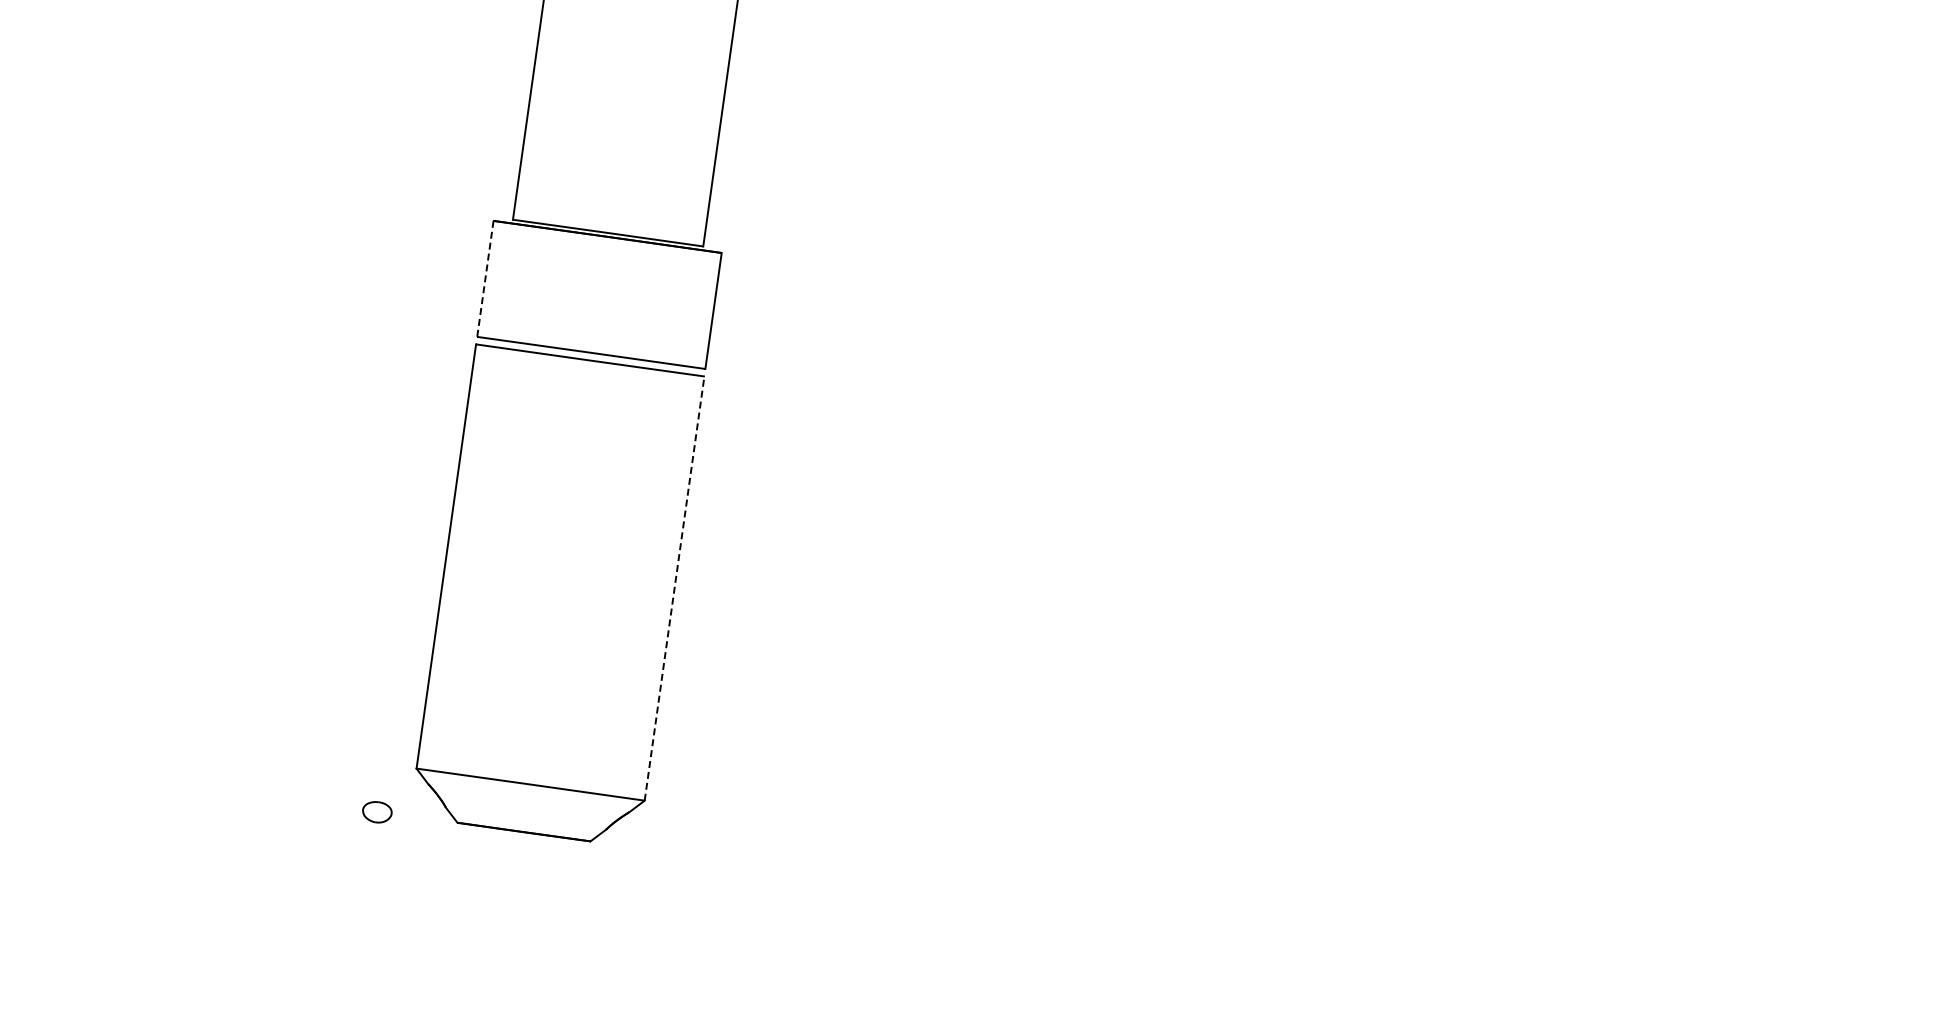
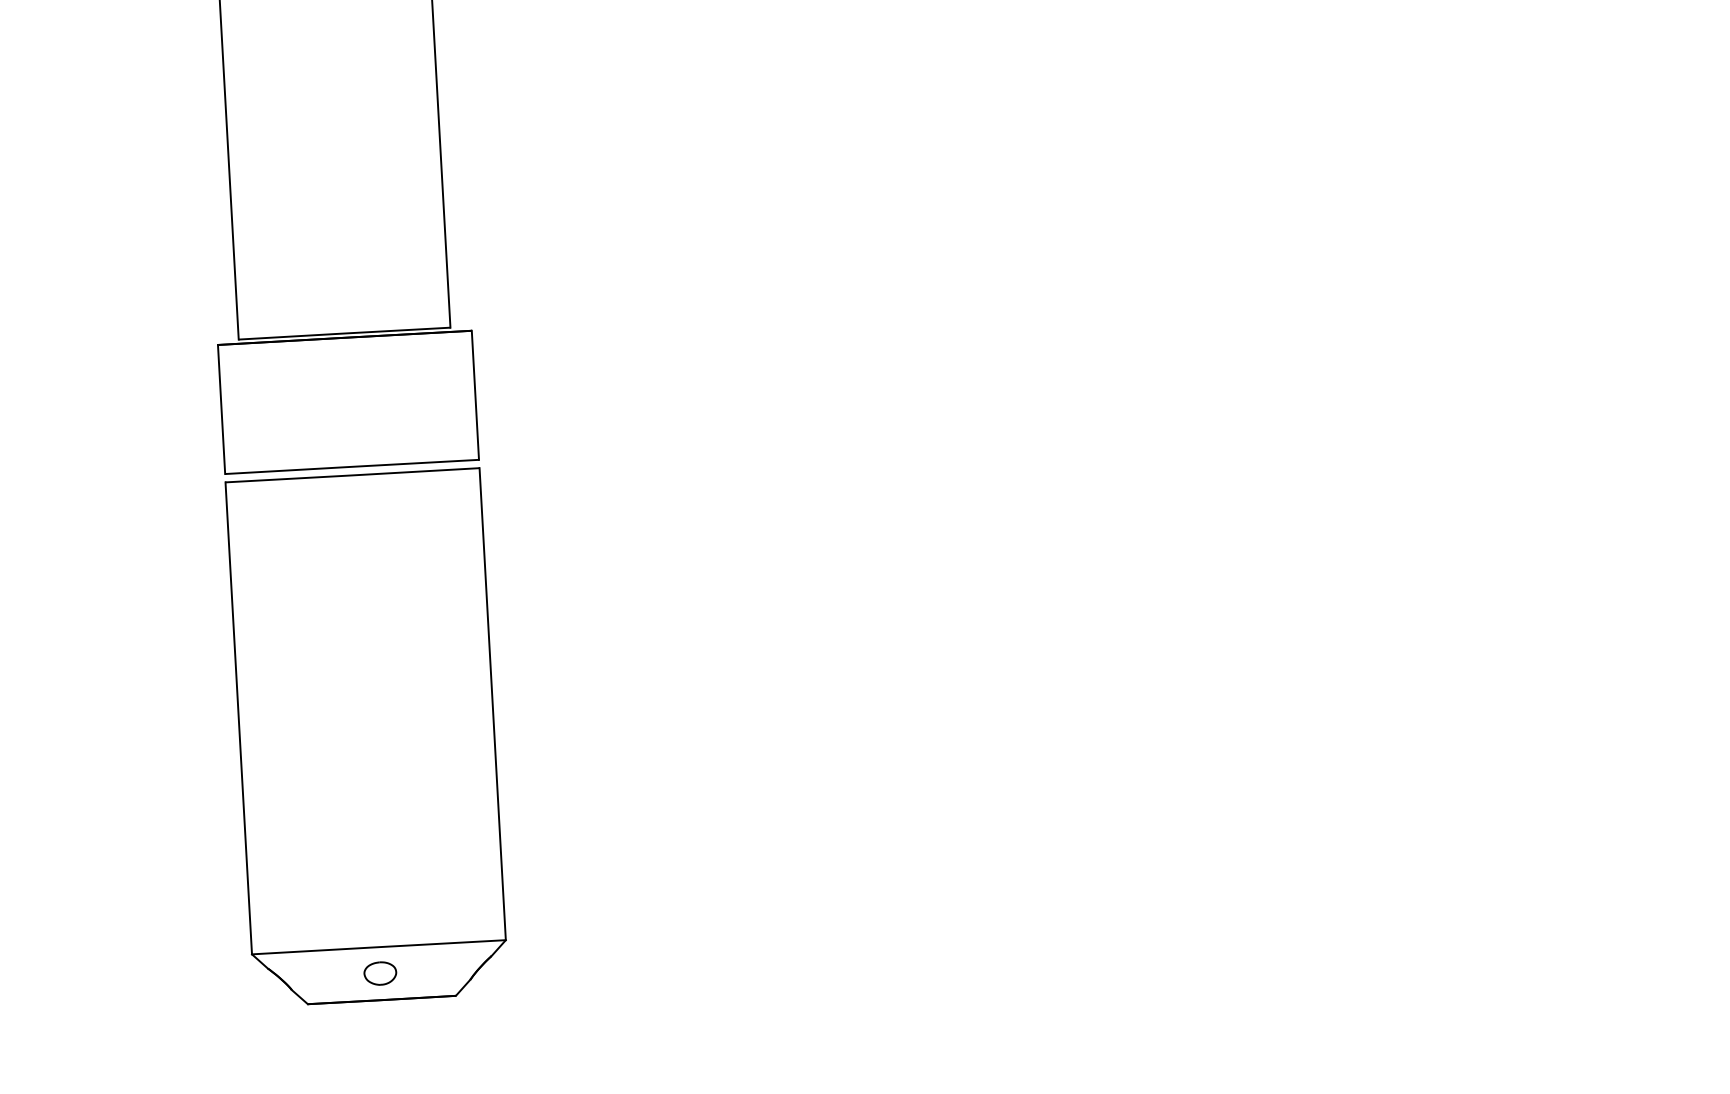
line: (485, 278) -> (221, 409), dashed -> solid
line: (674, 588) -> (492, 704), dashed -> solid
part: (377, 812) -> (380, 973), moved

